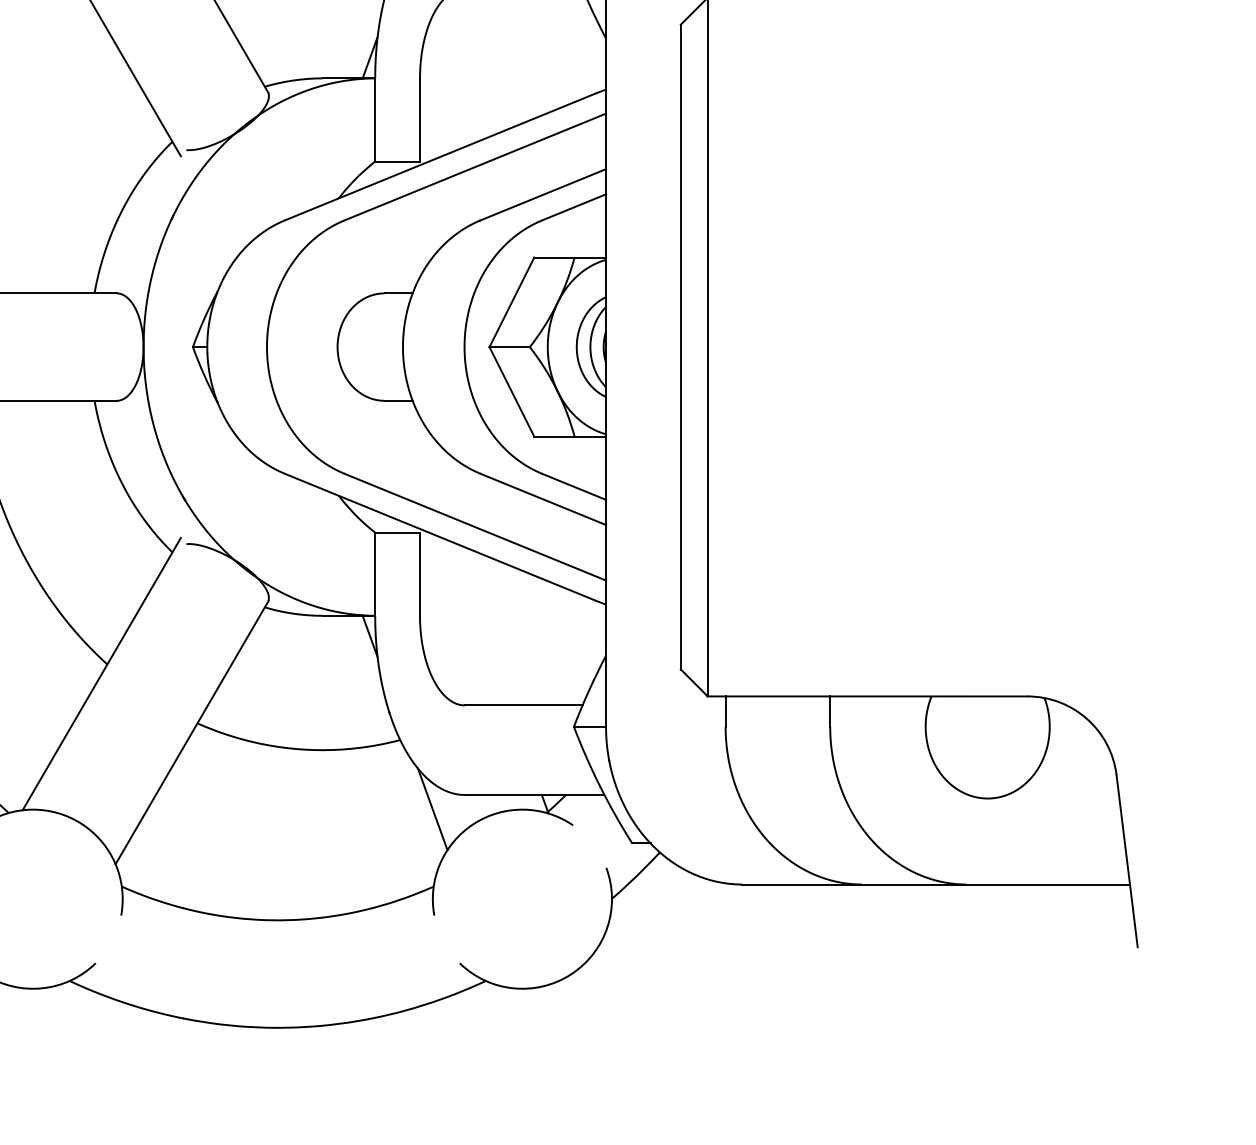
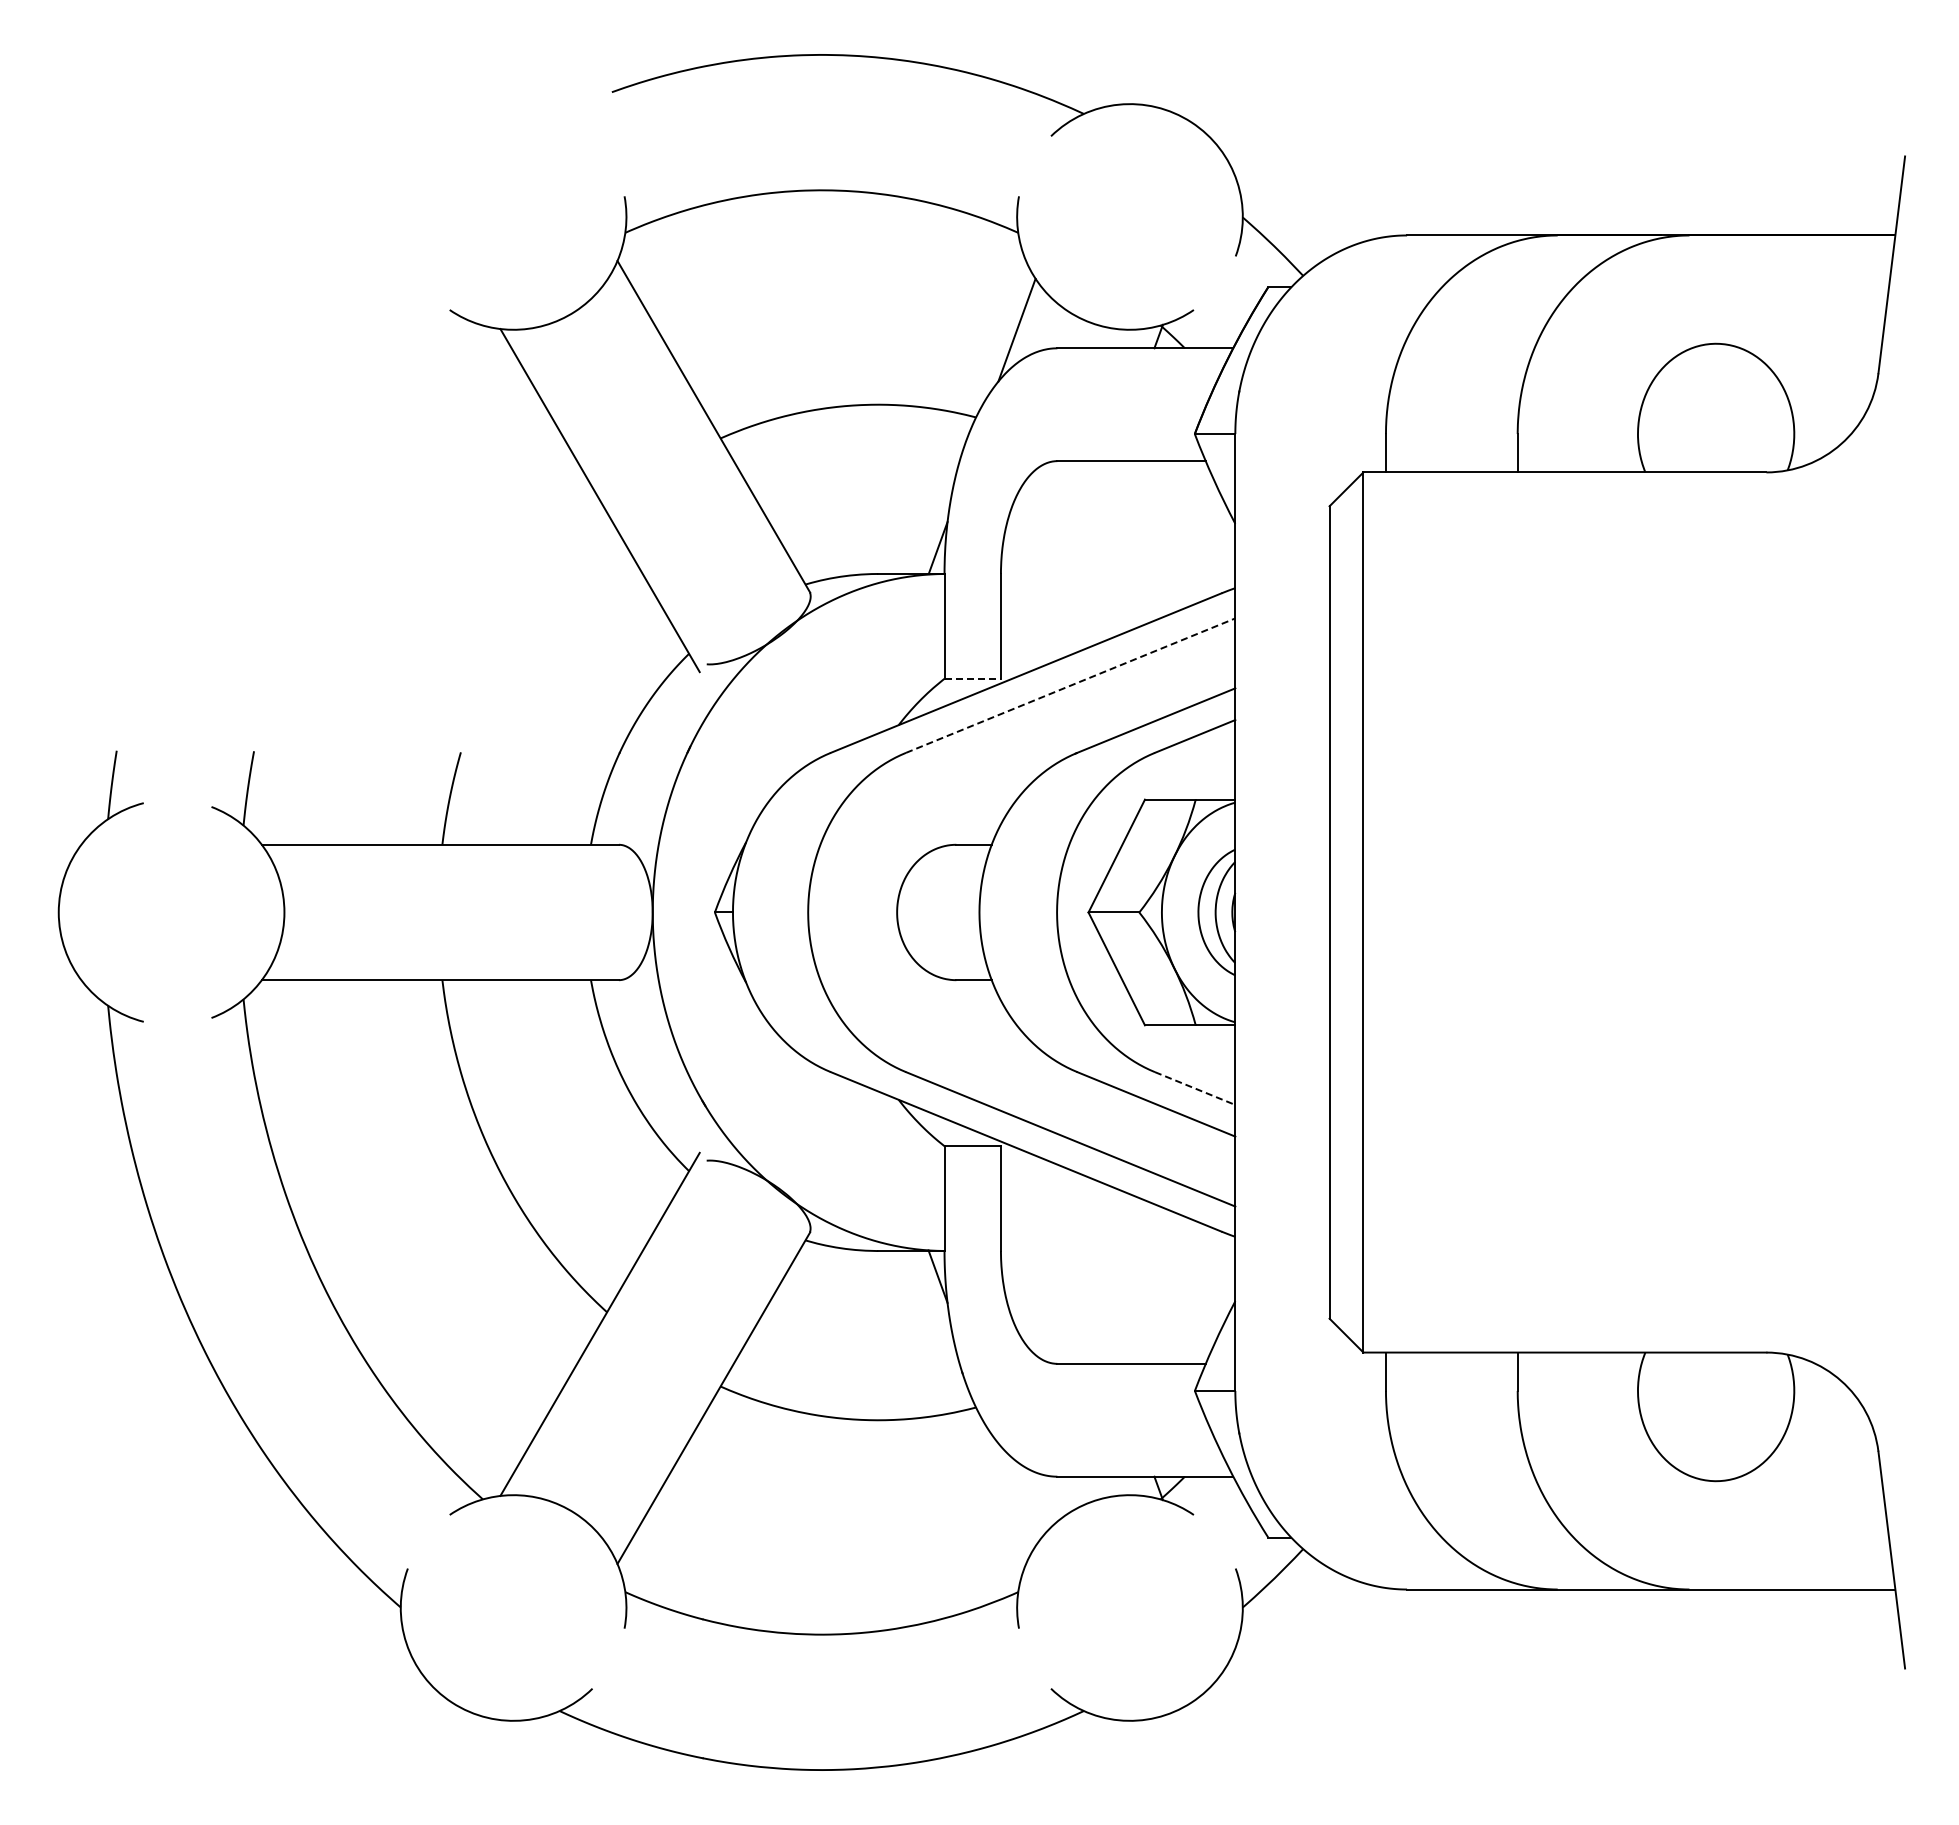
line: (398, 161) -> (973, 678), solid -> dashed
line: (475, 166) -> (1070, 685), solid -> dashed
line: (574, 486) -> (1195, 1088), solid -> dashed
line: (432, 809) -> (1016, 1494), removed

